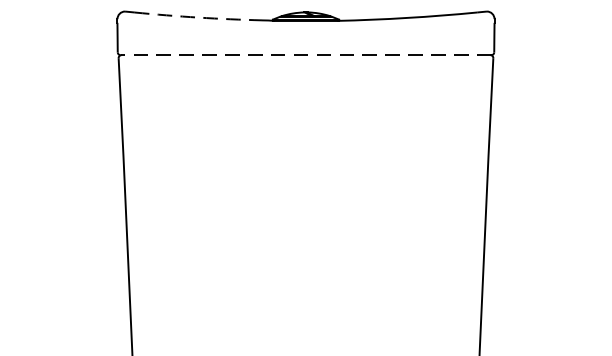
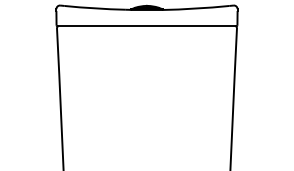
arc: (198, 17) -> (95, 8), dashed -> solid
line: (304, 55) -> (146, 26), dashed -> solid

